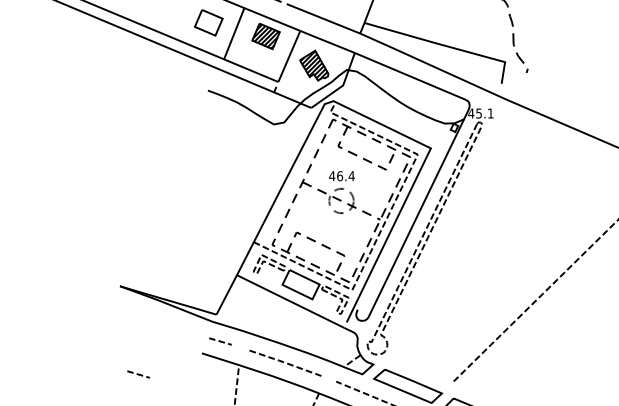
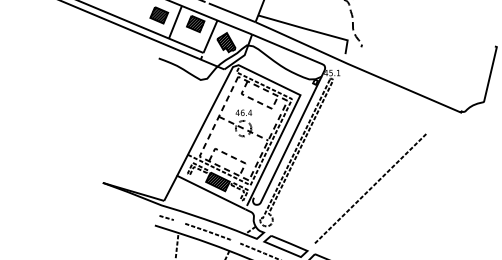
hatch: (207, 23) -> (158, 15), added
hatch: (300, 284) -> (217, 181), added
line: (138, 373) -> (114, 238), removed

